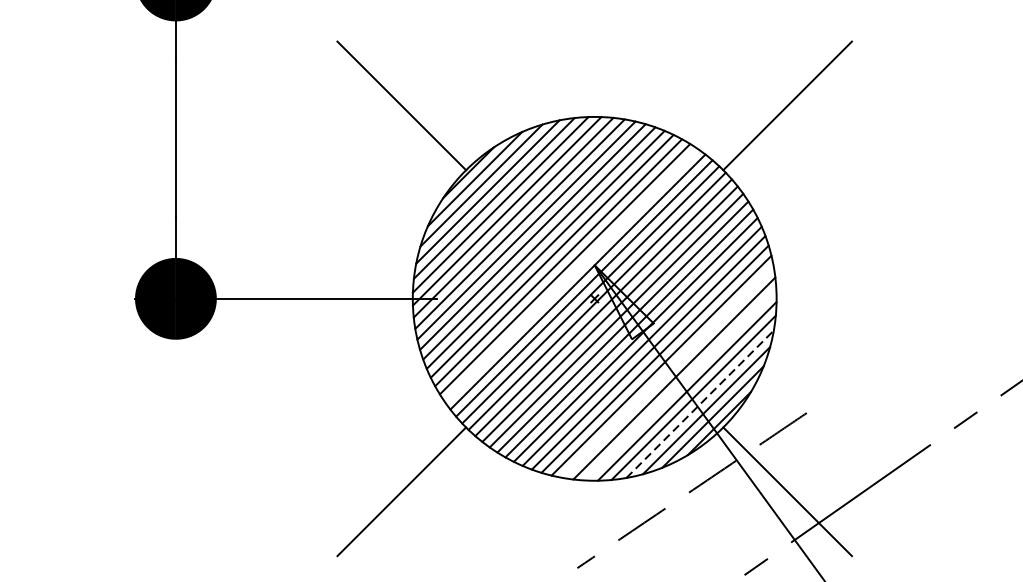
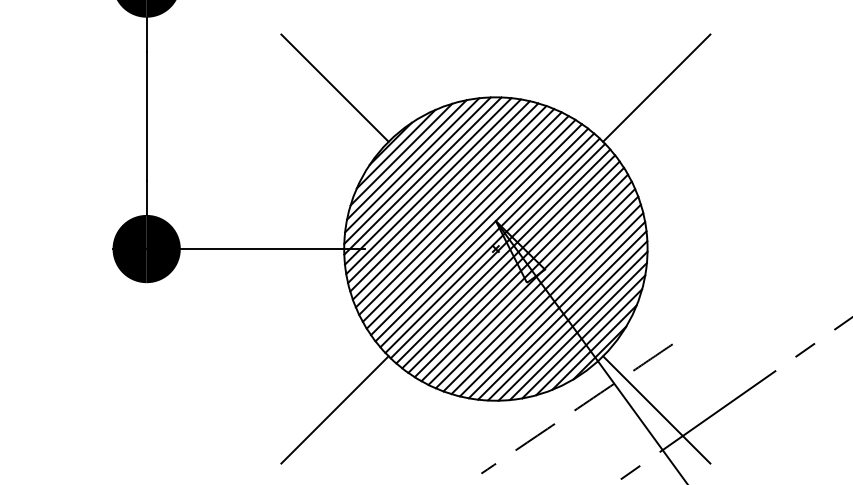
line: (571, 275) -> (476, 229), added
line: (667, 371) -> (556, 309), added
line: (680, 384) -> (567, 320), added
line: (699, 403) -> (583, 336), dashed -> solid

